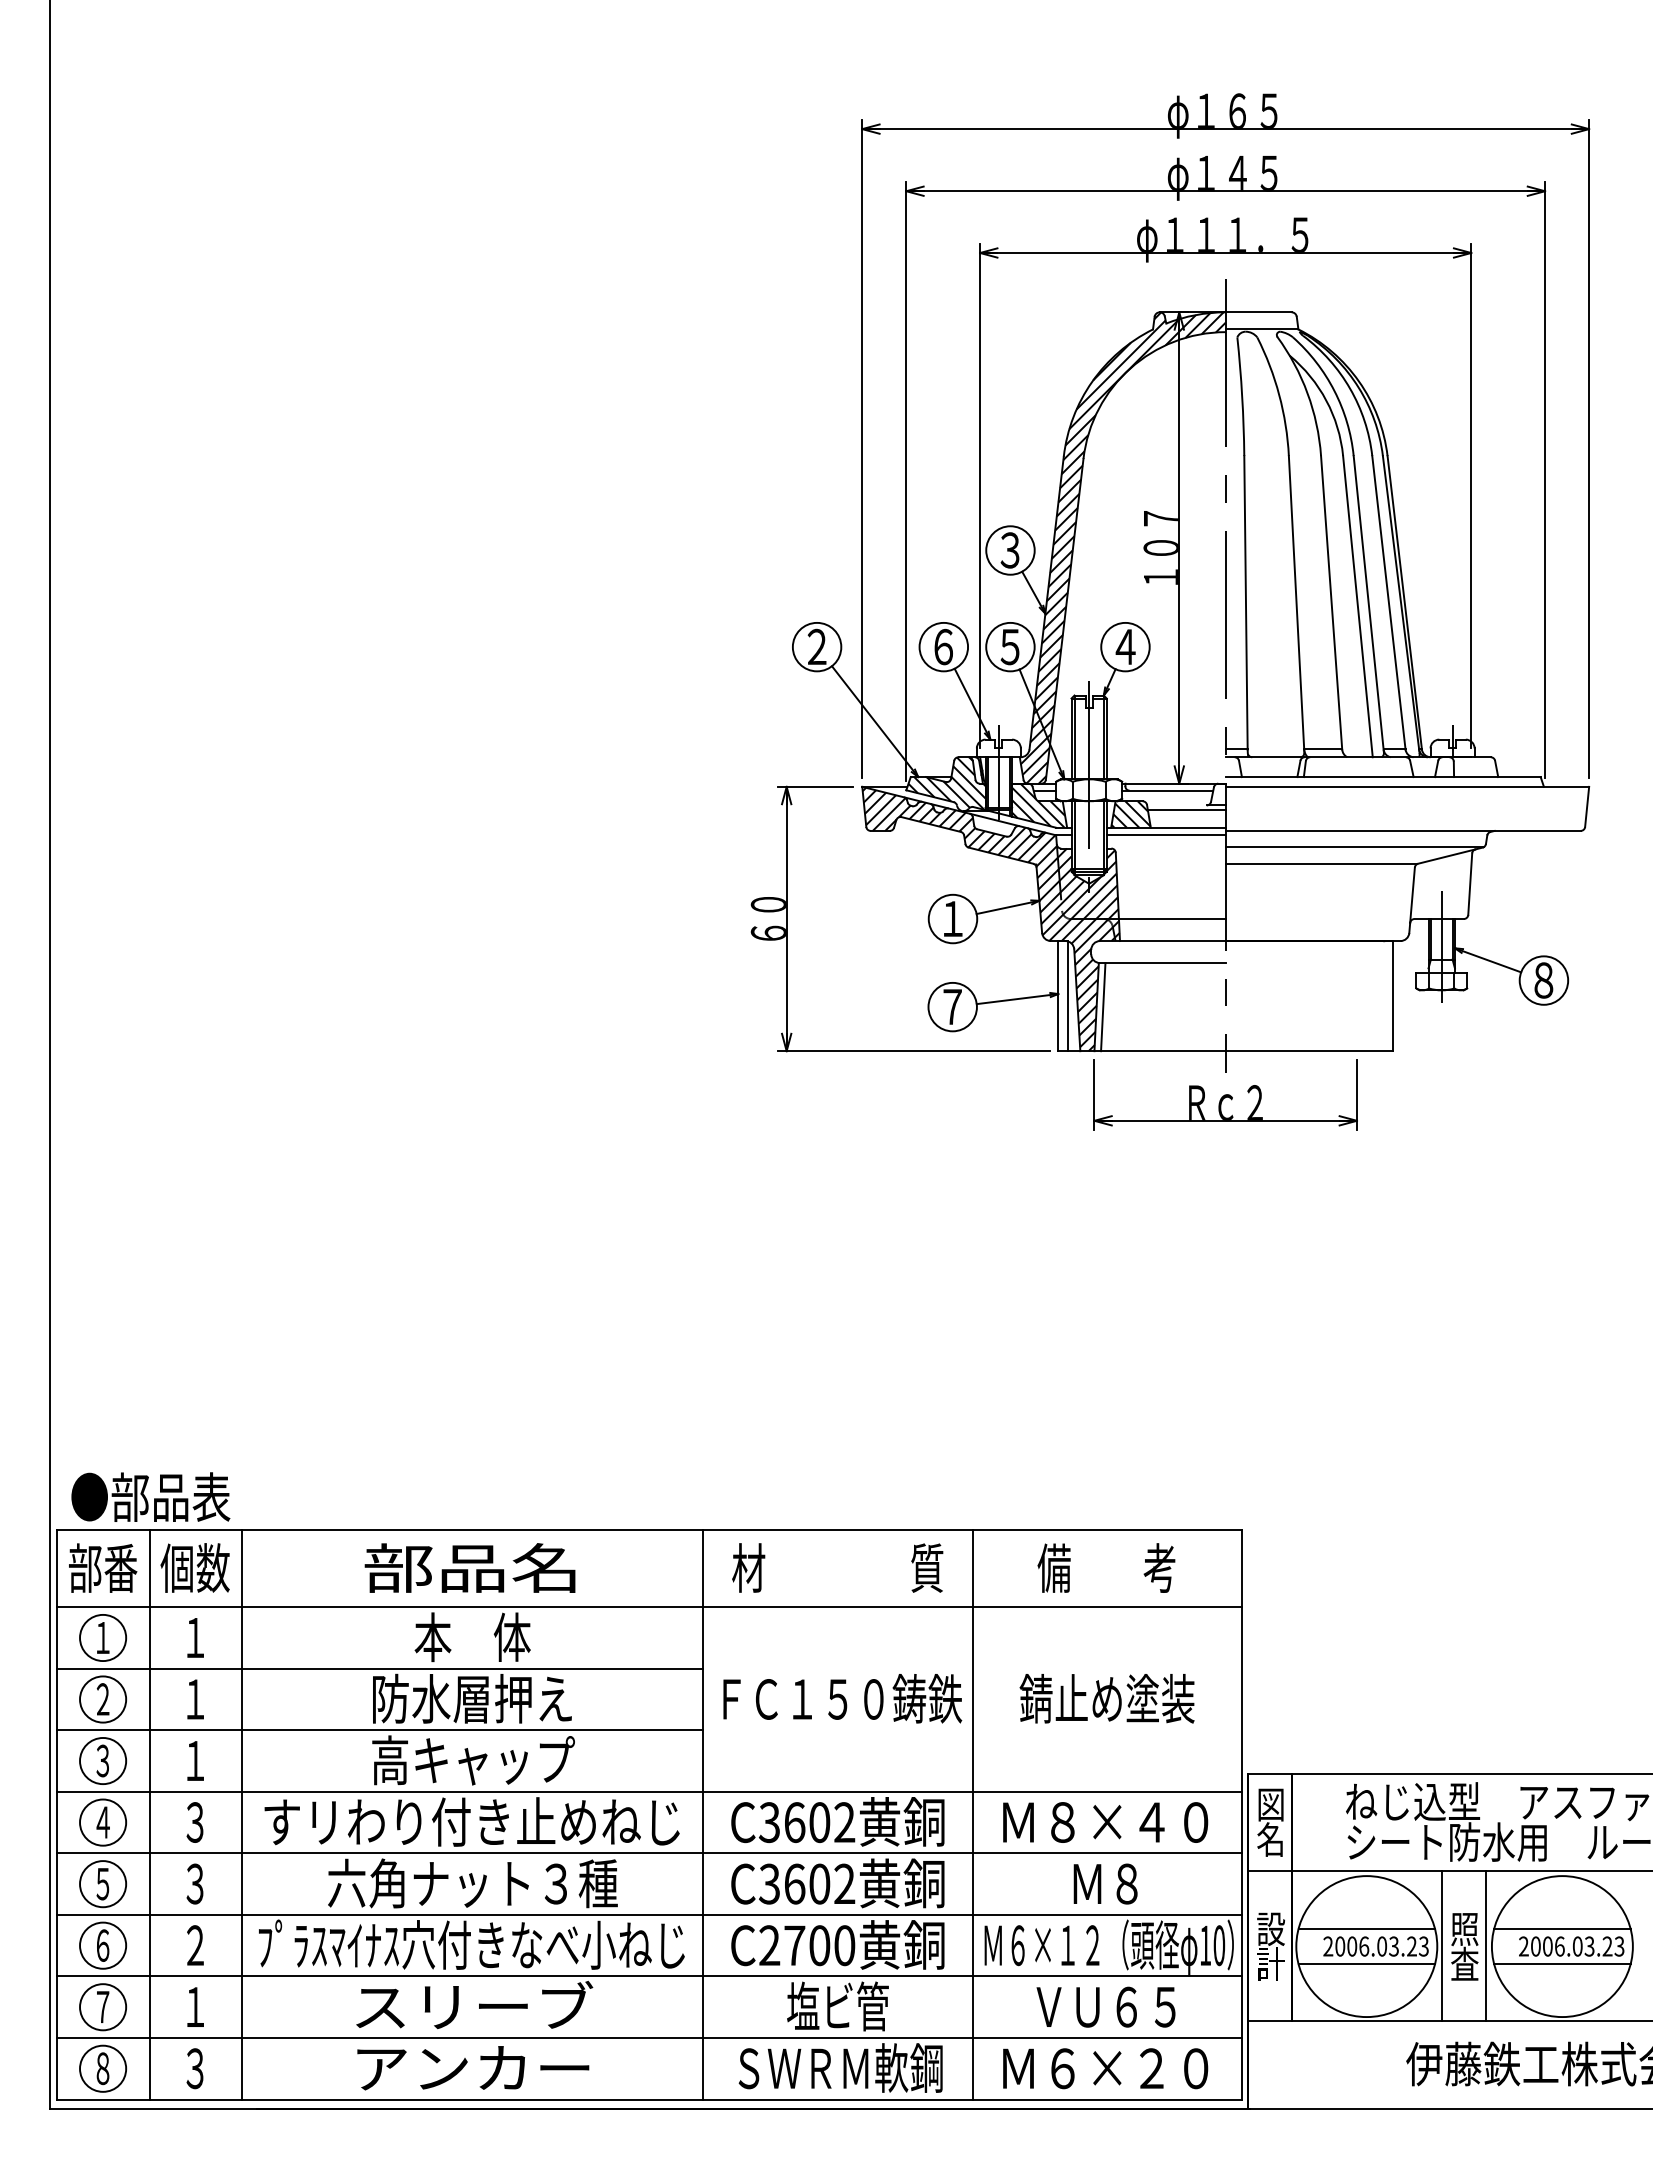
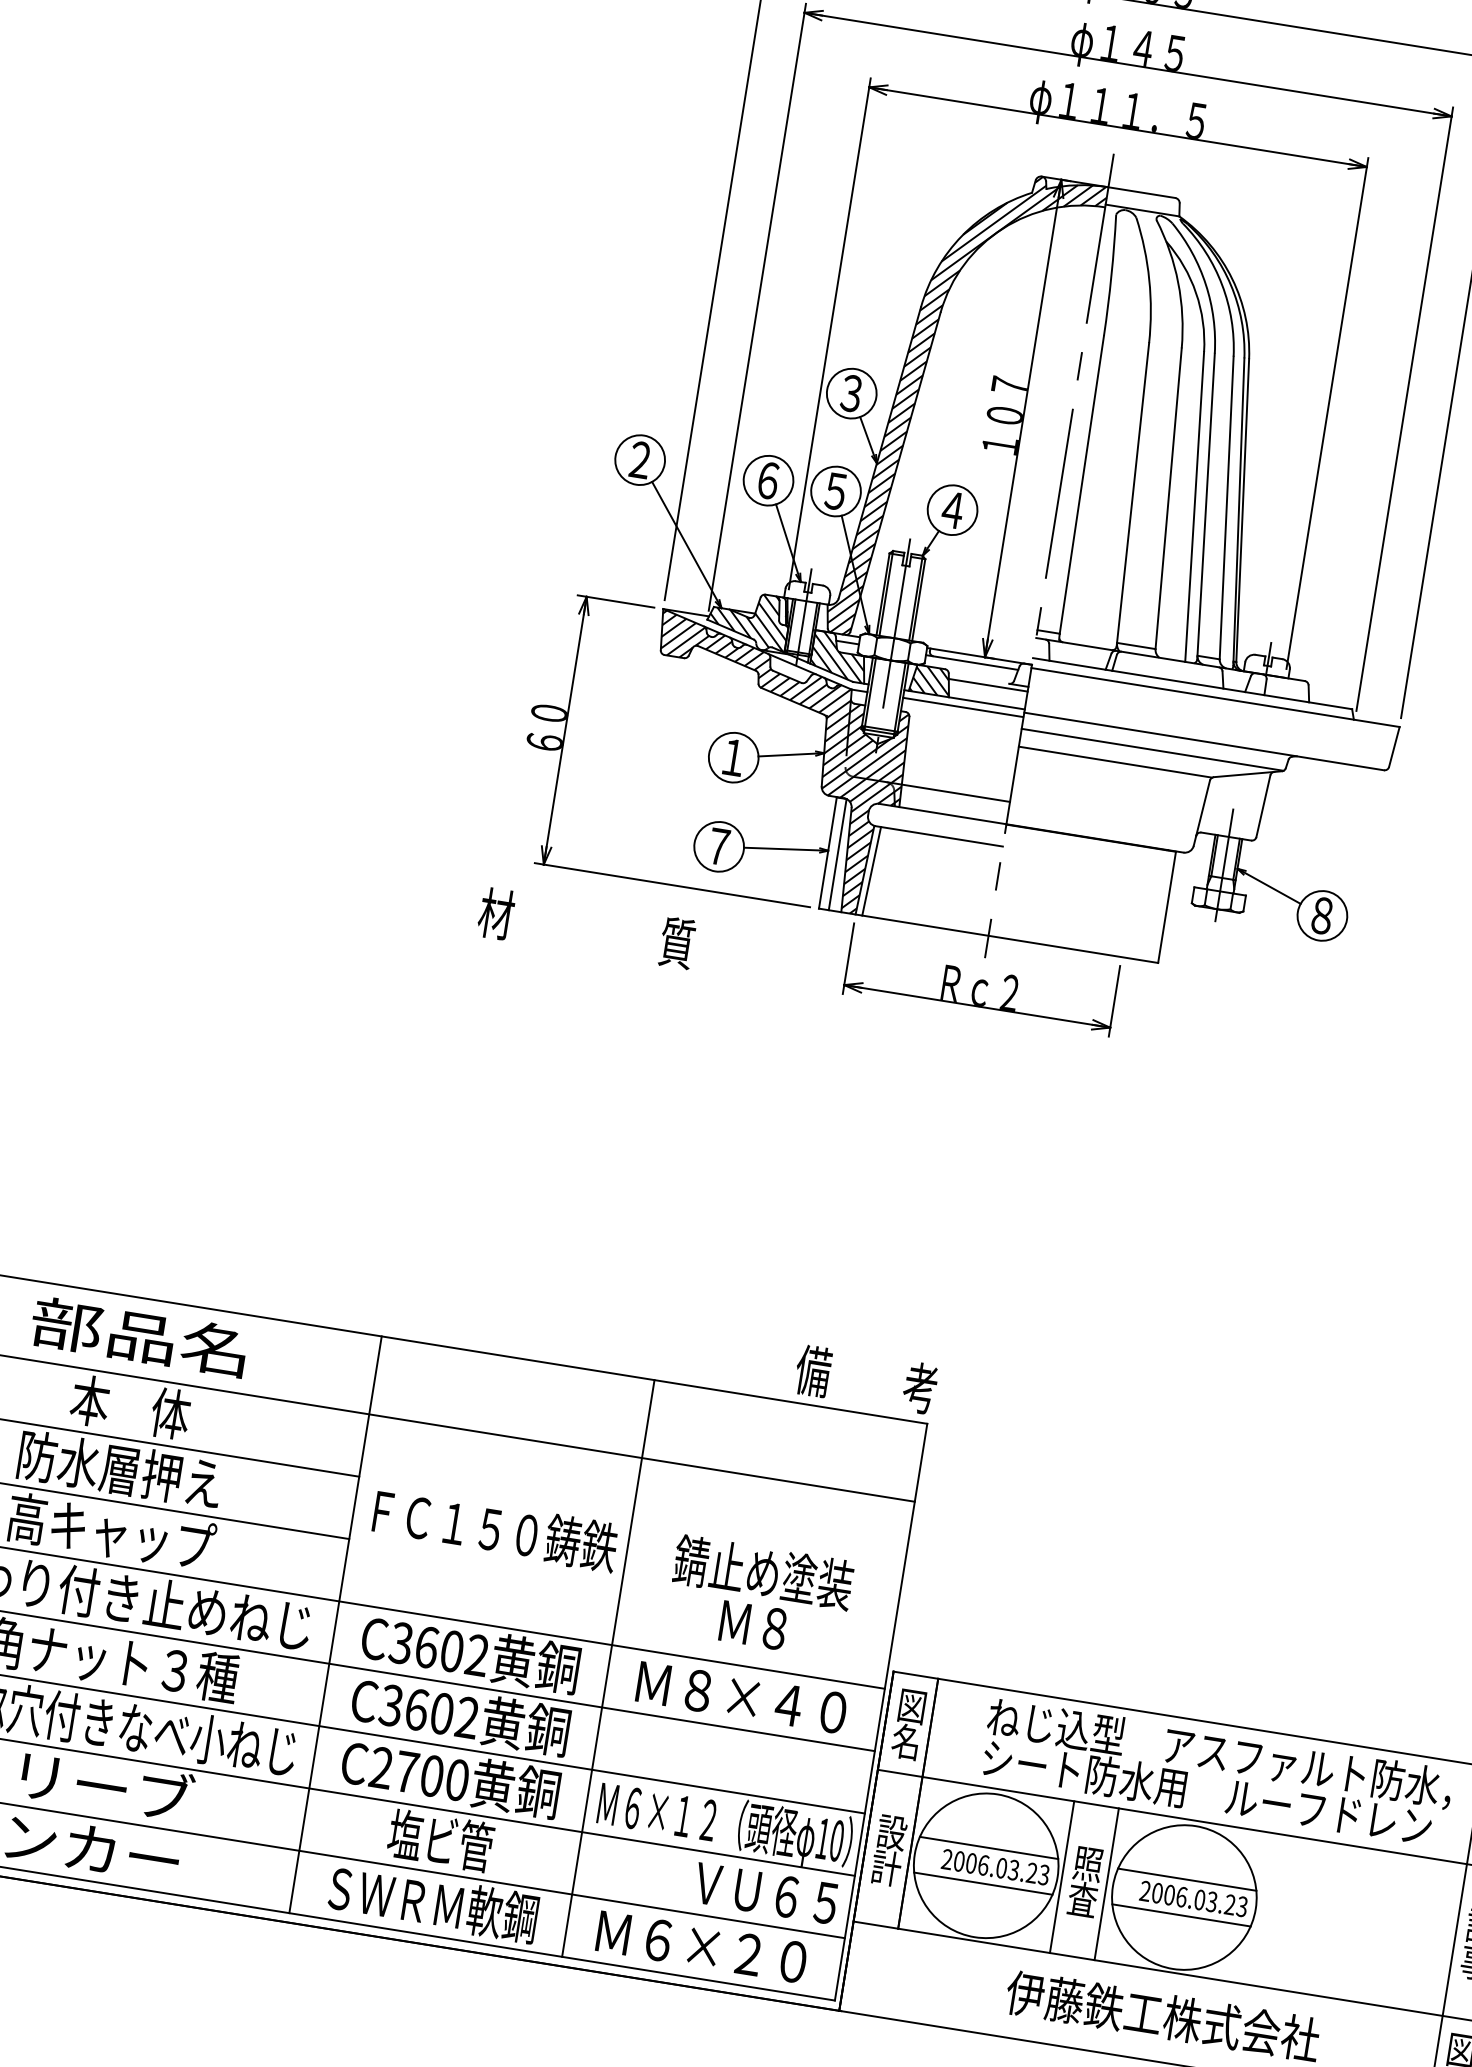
text: (837, 1567) -> (586, 927), moved
text: (1106, 1567) -> (866, 1378), moved
text: (1105, 1883) -> (753, 1624), moved
text: (1105, 2006) -> (765, 1892), moved

